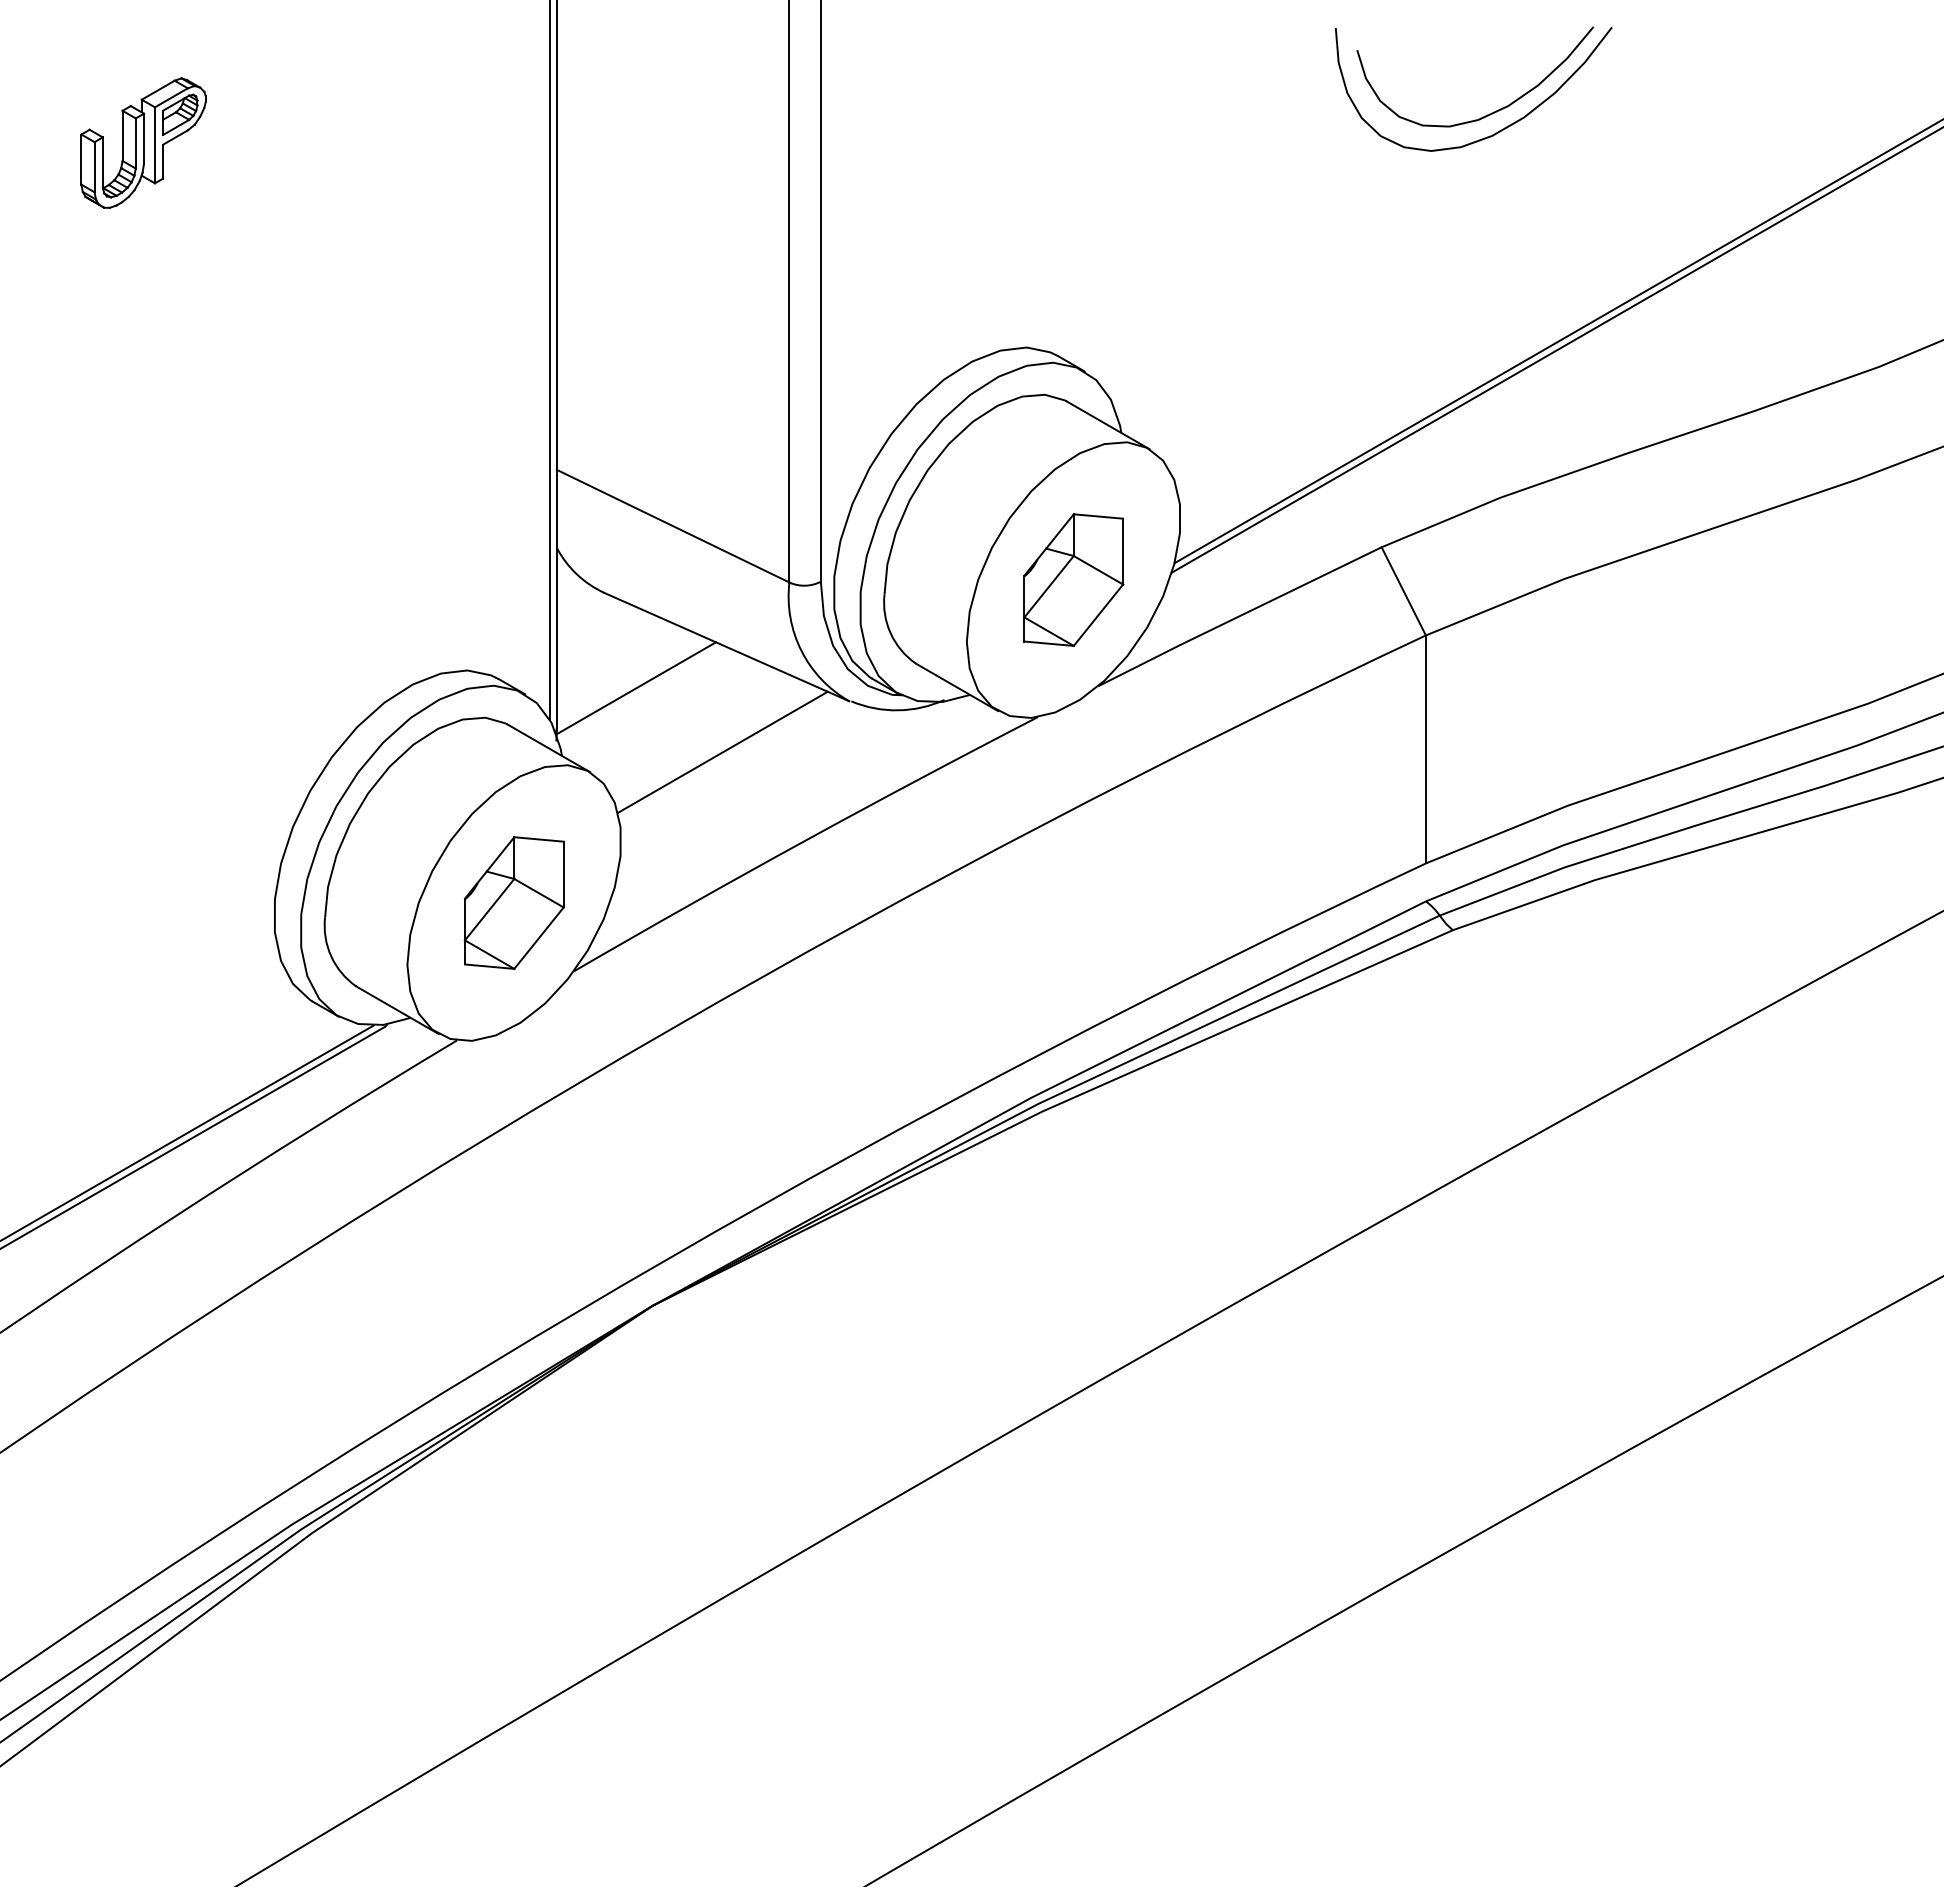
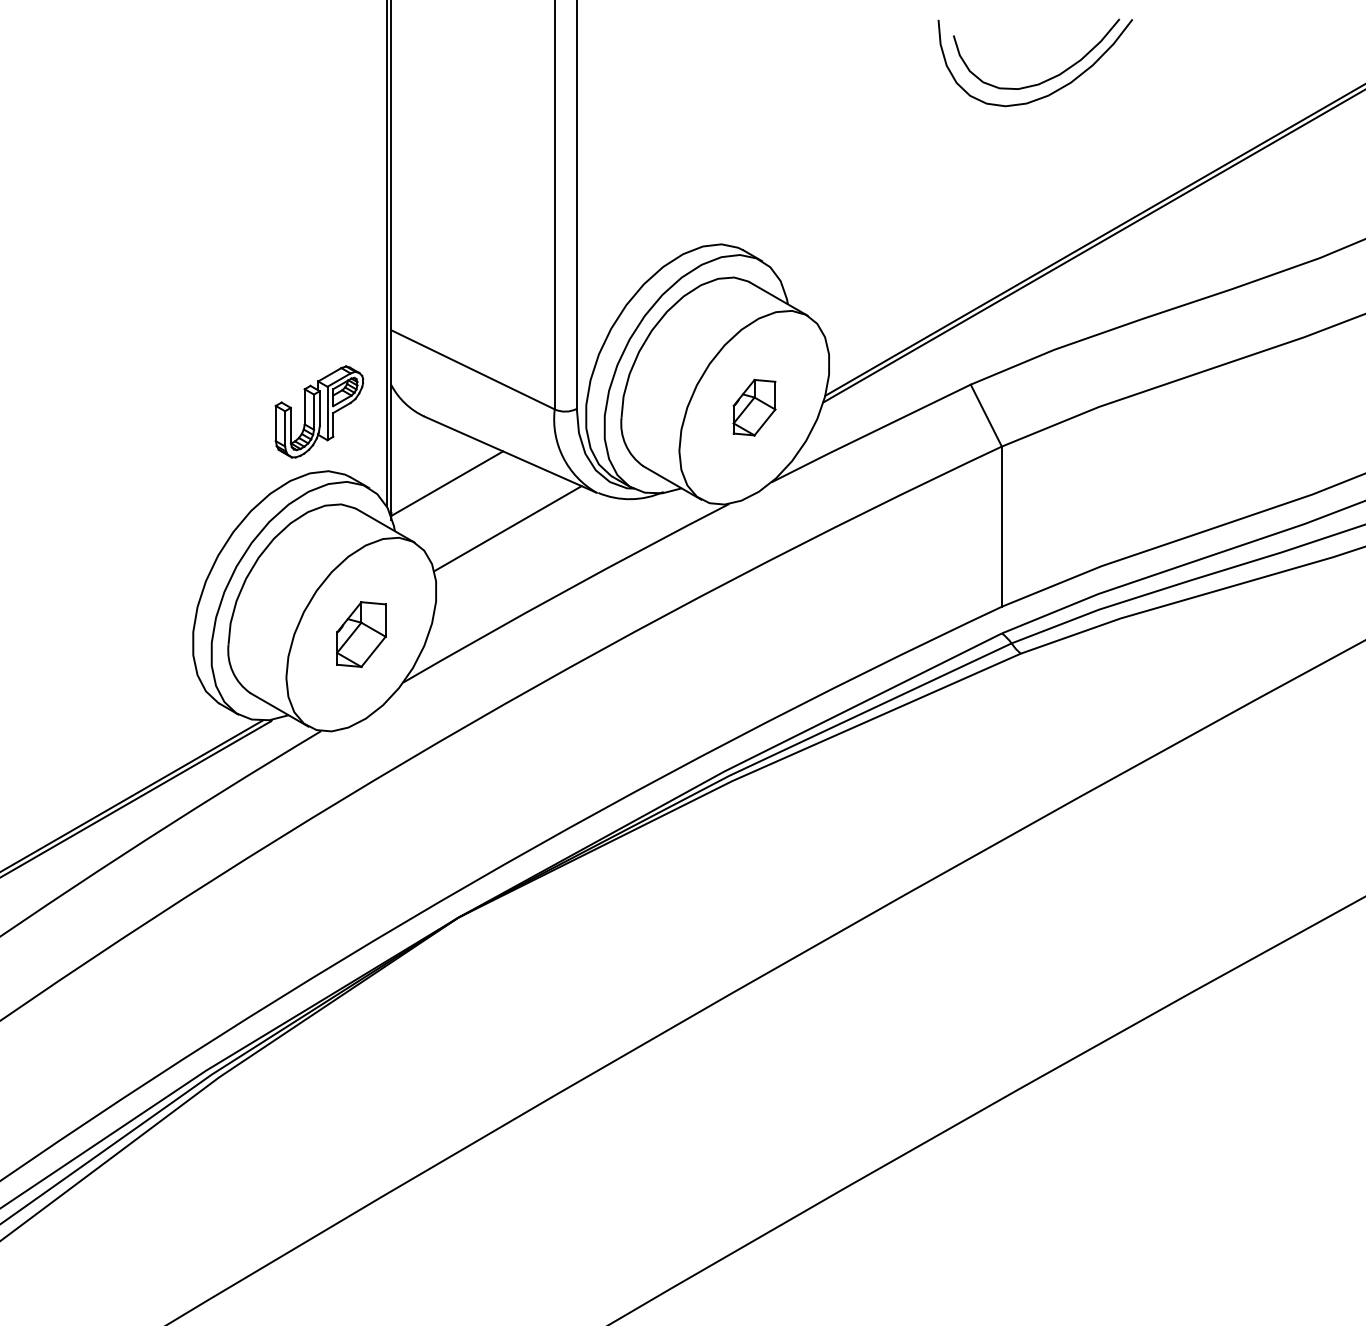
part: (143, 142) -> (319, 411), moved
part: (1073, 579) -> (754, 407), size x0.6
part: (513, 902) -> (360, 634), size x0.7

